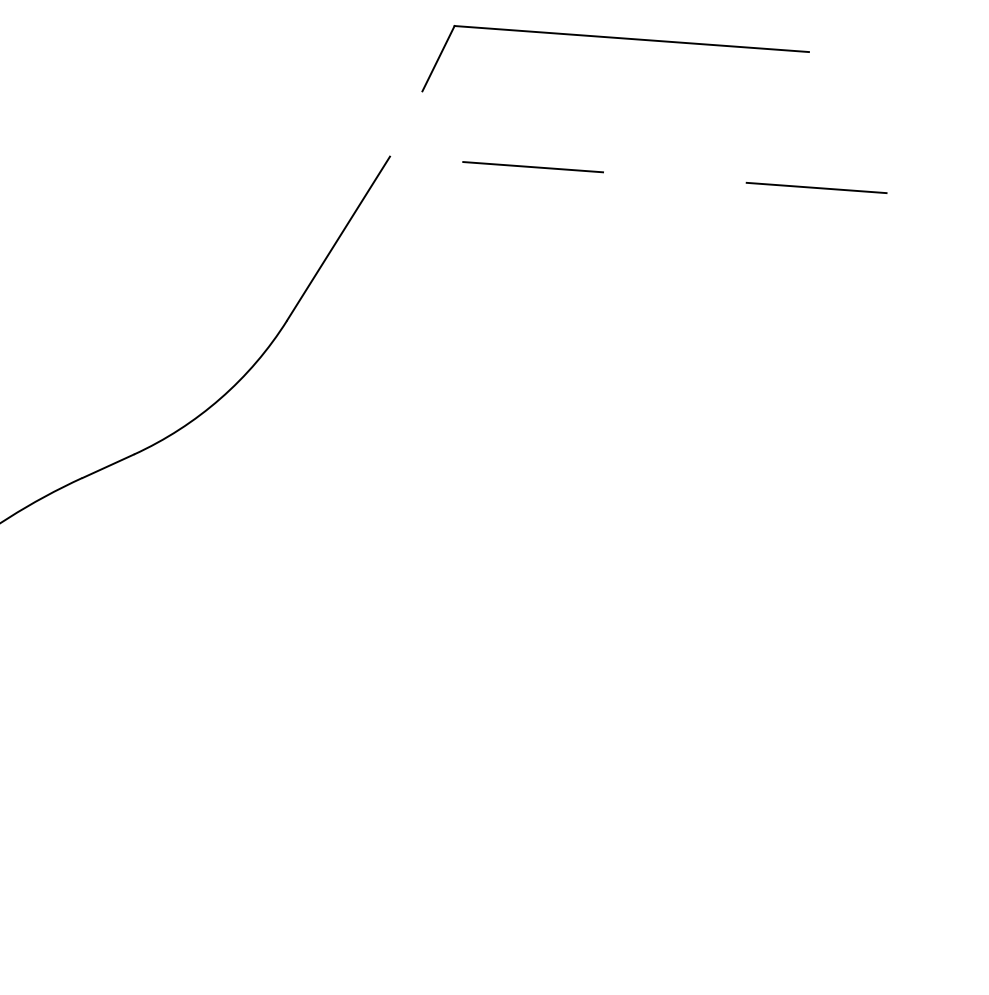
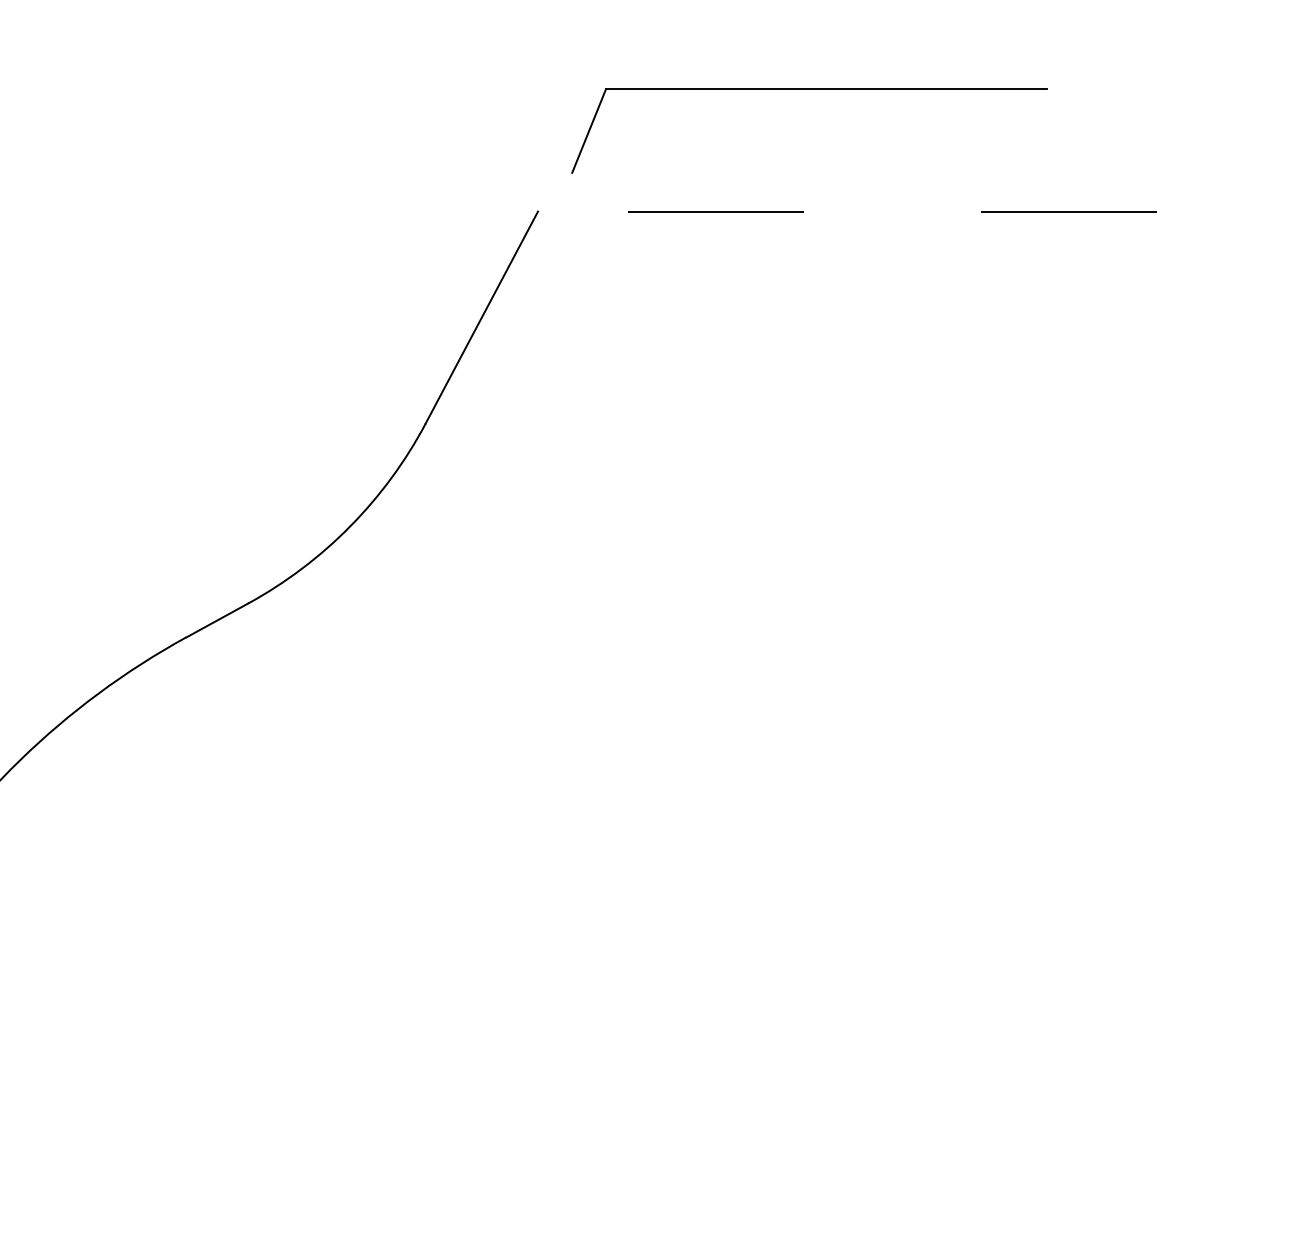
part: (618, 38) -> (809, 89), moved

